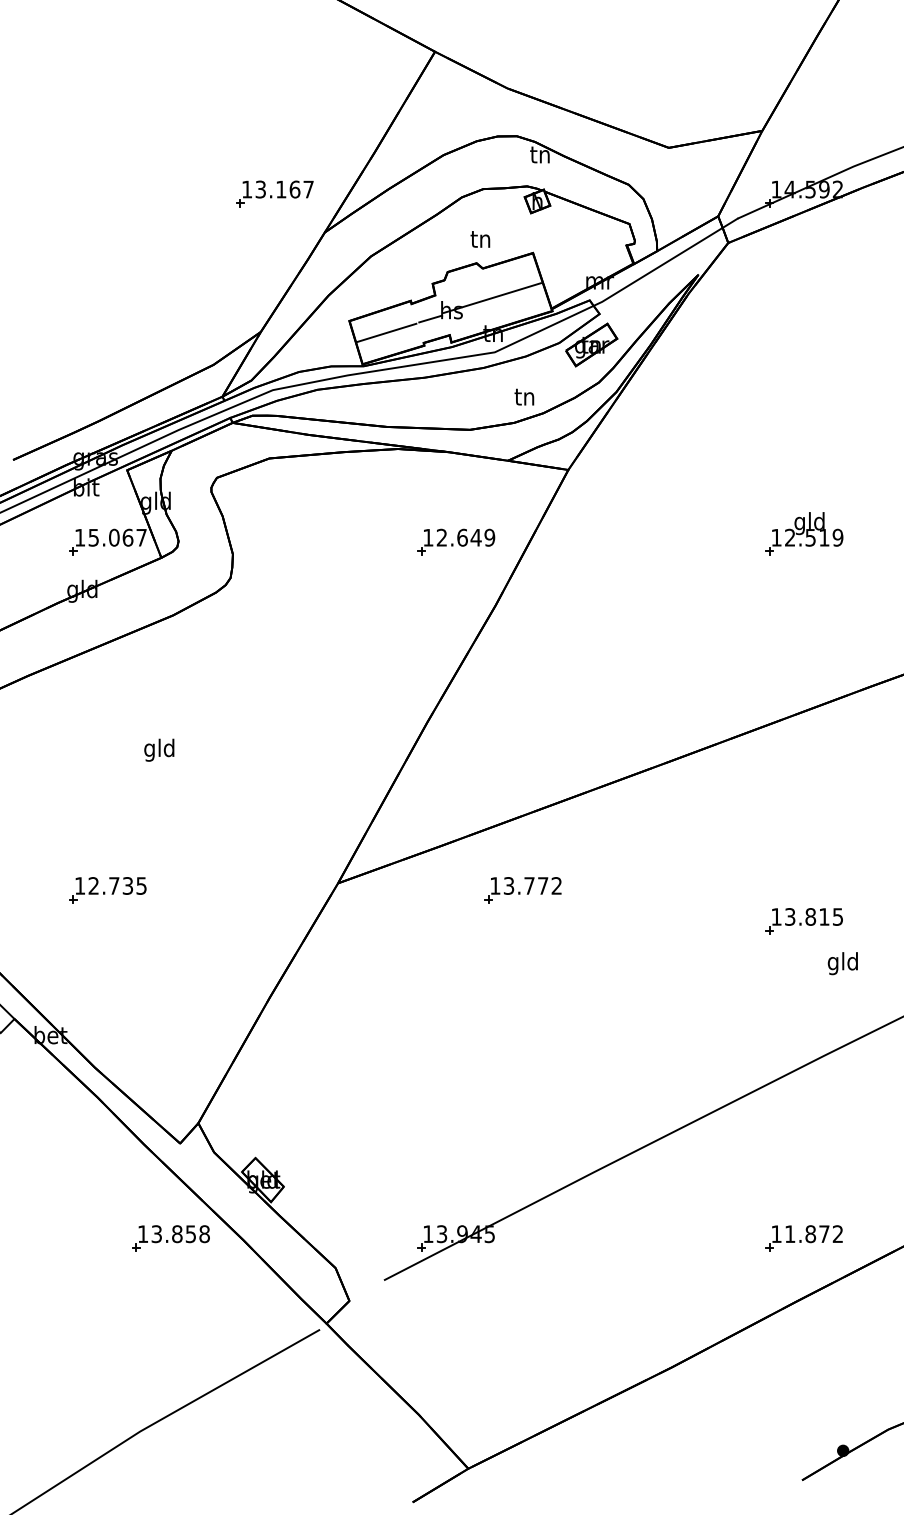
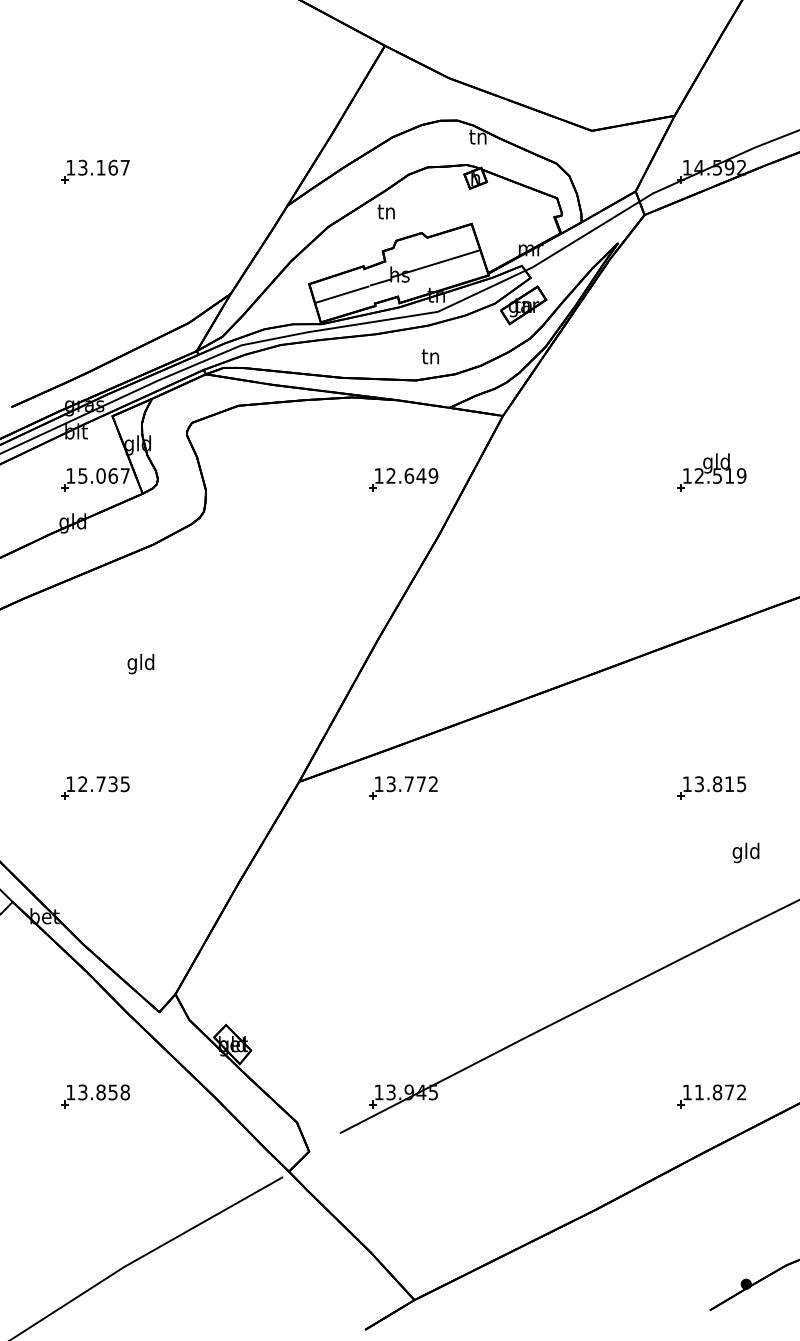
part: (274, 193) -> (95, 171), moved
text: (480, 239) -> (386, 211), moved
text: (524, 396) -> (430, 356), moved
part: (522, 890) -> (403, 788), moved
part: (803, 921) -> (711, 788), moved
part: (170, 1238) -> (95, 1096), moved

